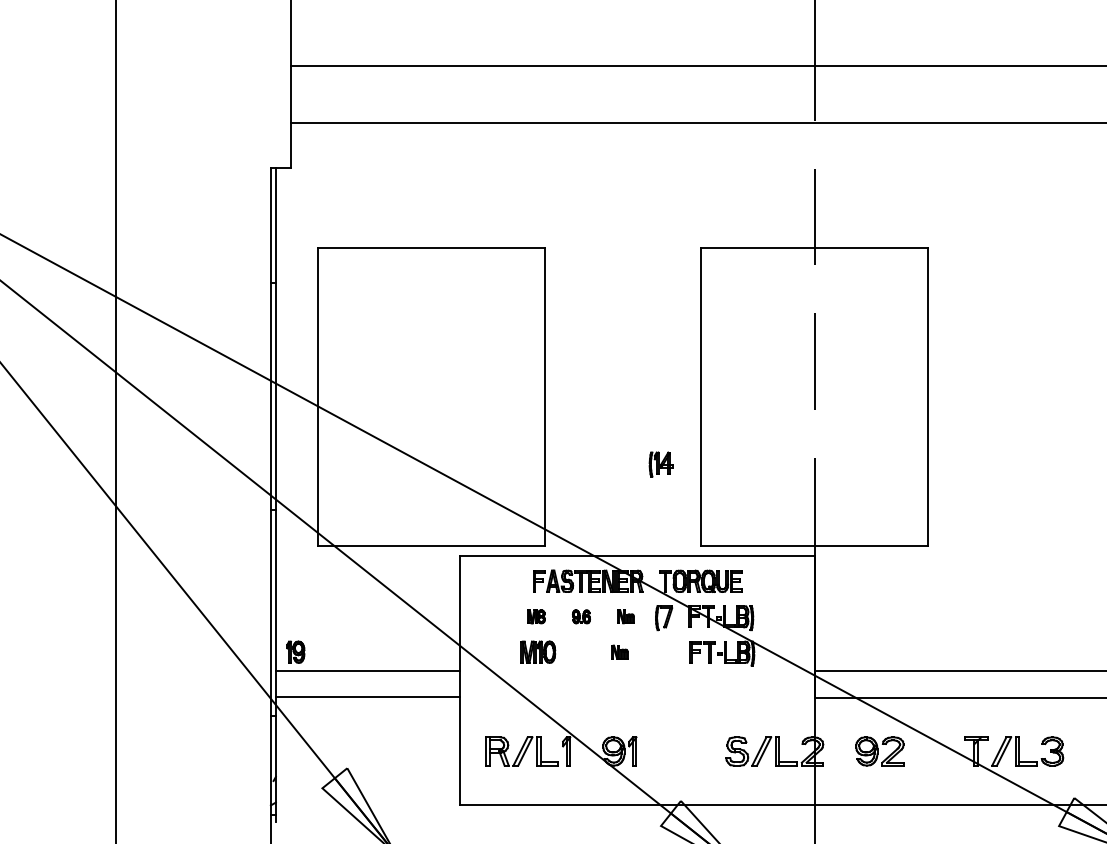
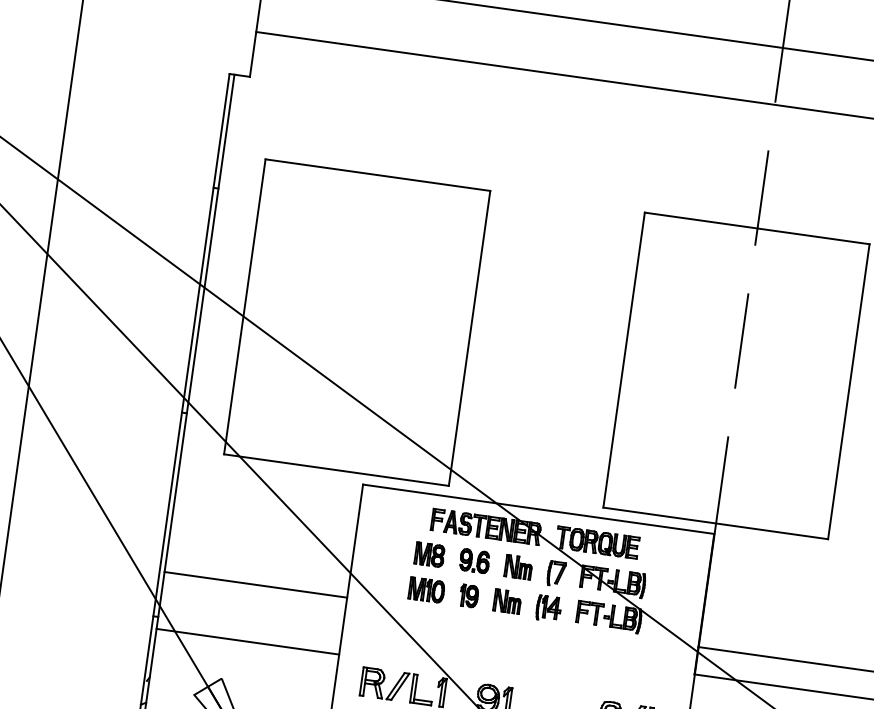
part: (660, 464) -> (547, 608), moved
part: (536, 616) -> (430, 554), size x1.67
part: (581, 616) -> (474, 560), size x1.67
part: (625, 616) -> (518, 567), size x1.67
part: (295, 651) -> (468, 595), moved
part: (619, 651) -> (507, 600), size x1.67
line: (367, 697) -> (247, 642), moved

